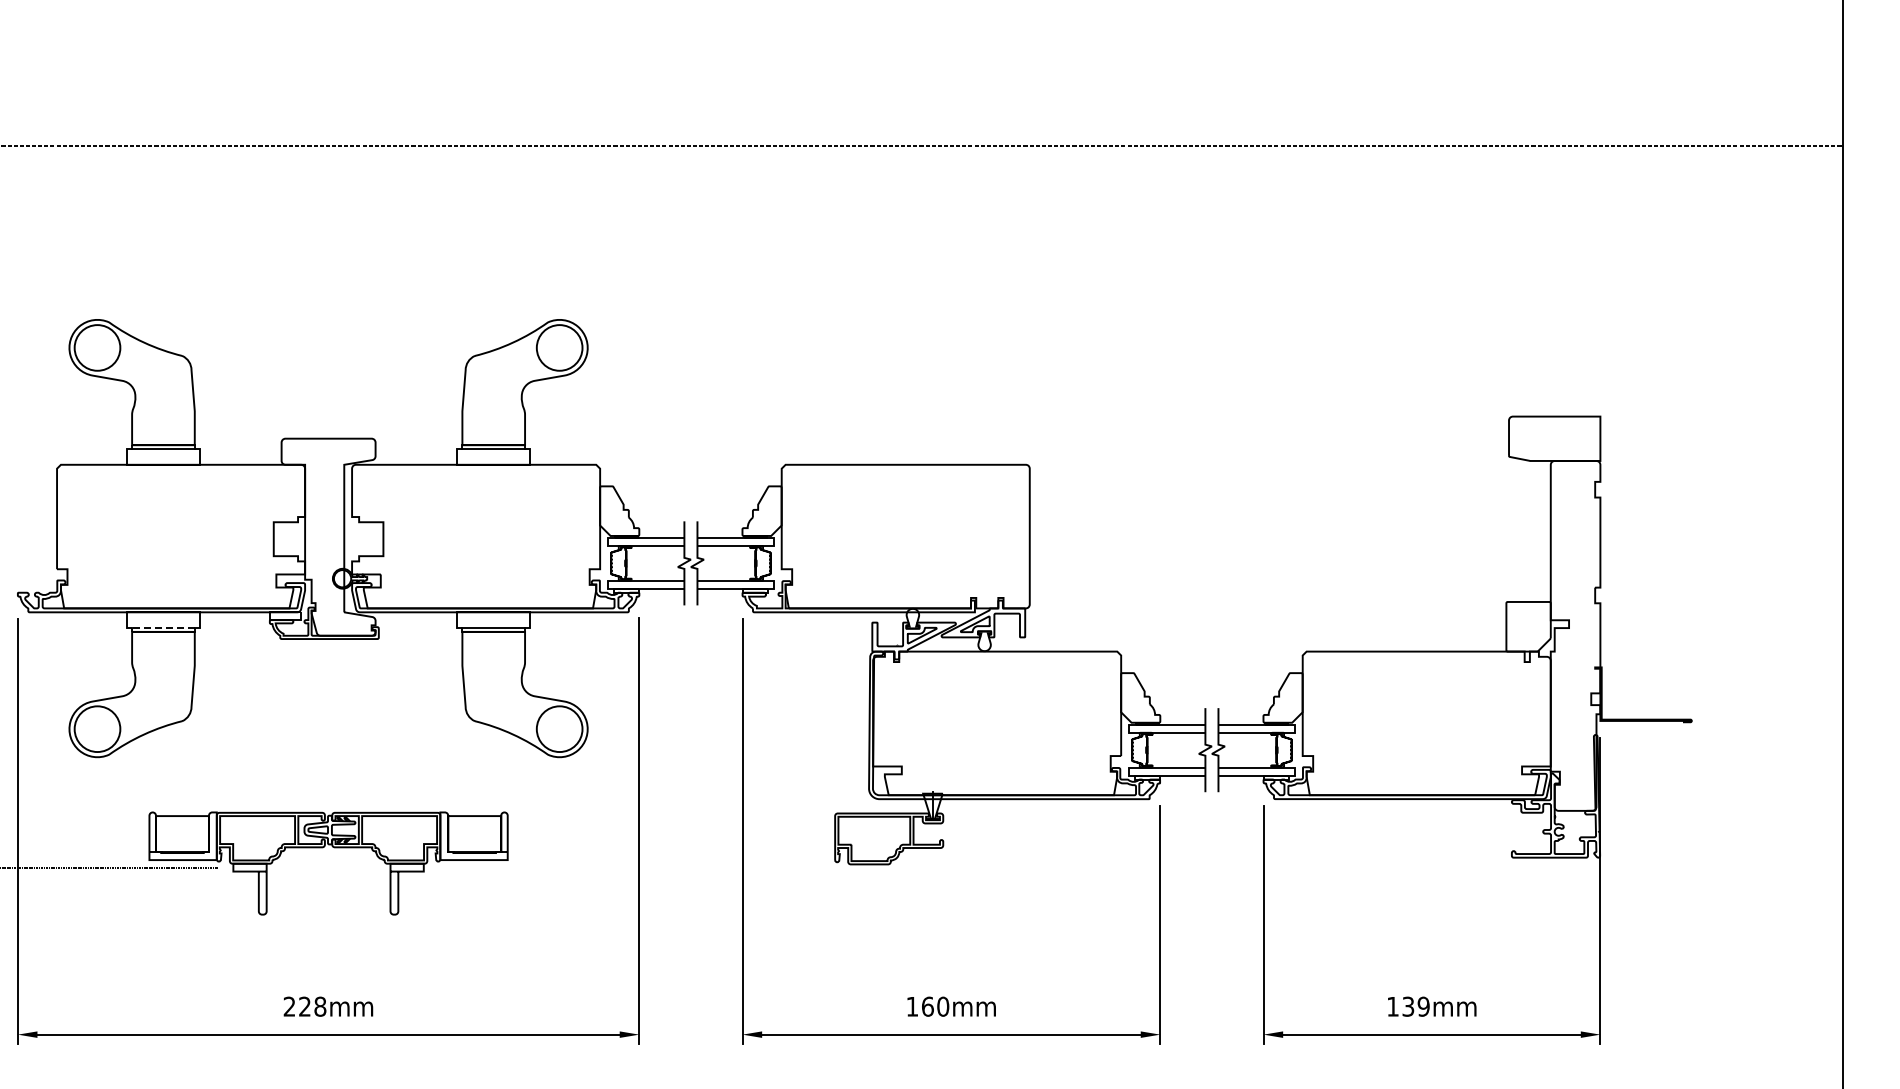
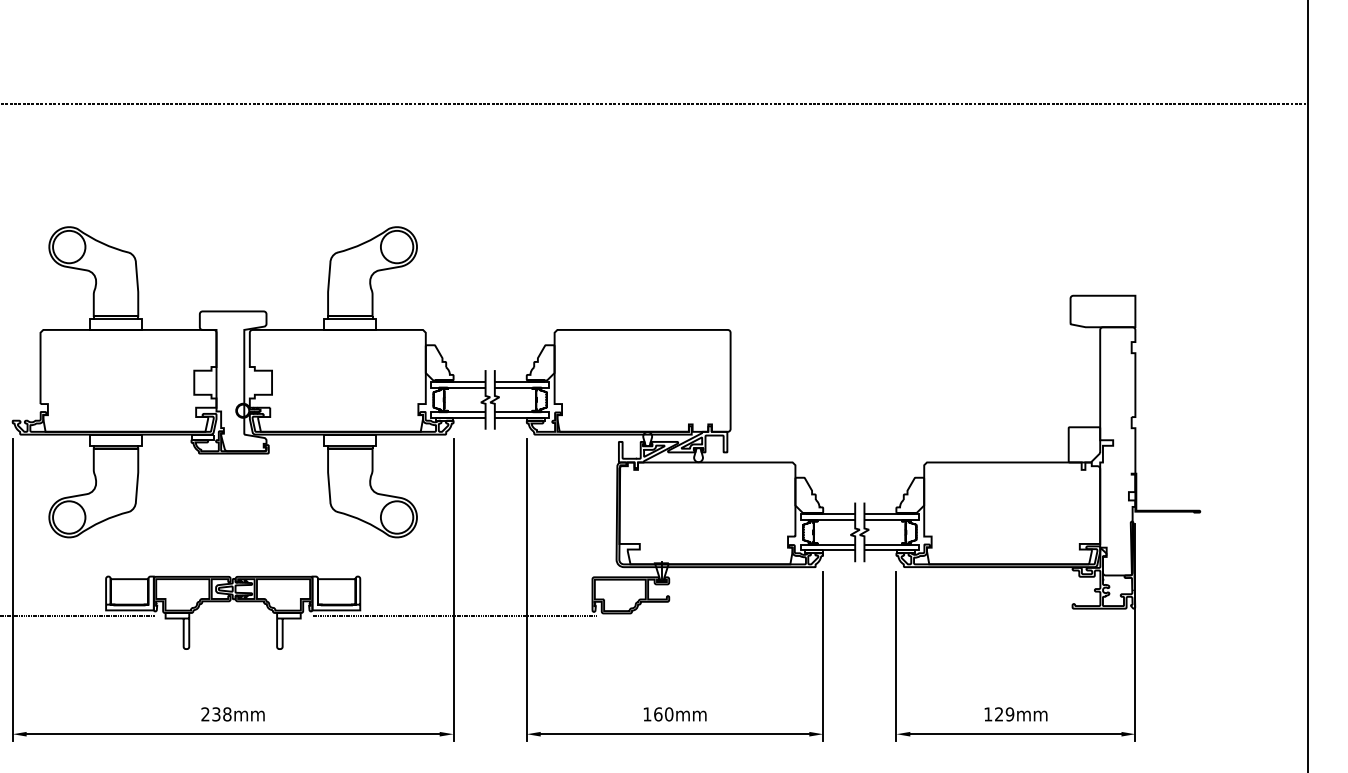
line: (162, 627) -> (115, 445), dashed -> solid
line: (640, 868) -> (454, 616), added
text: (304, 1006) -> (216, 714), 228mm -> 238mm
text: (1408, 1006) -> (999, 714), 139mm -> 129mm

